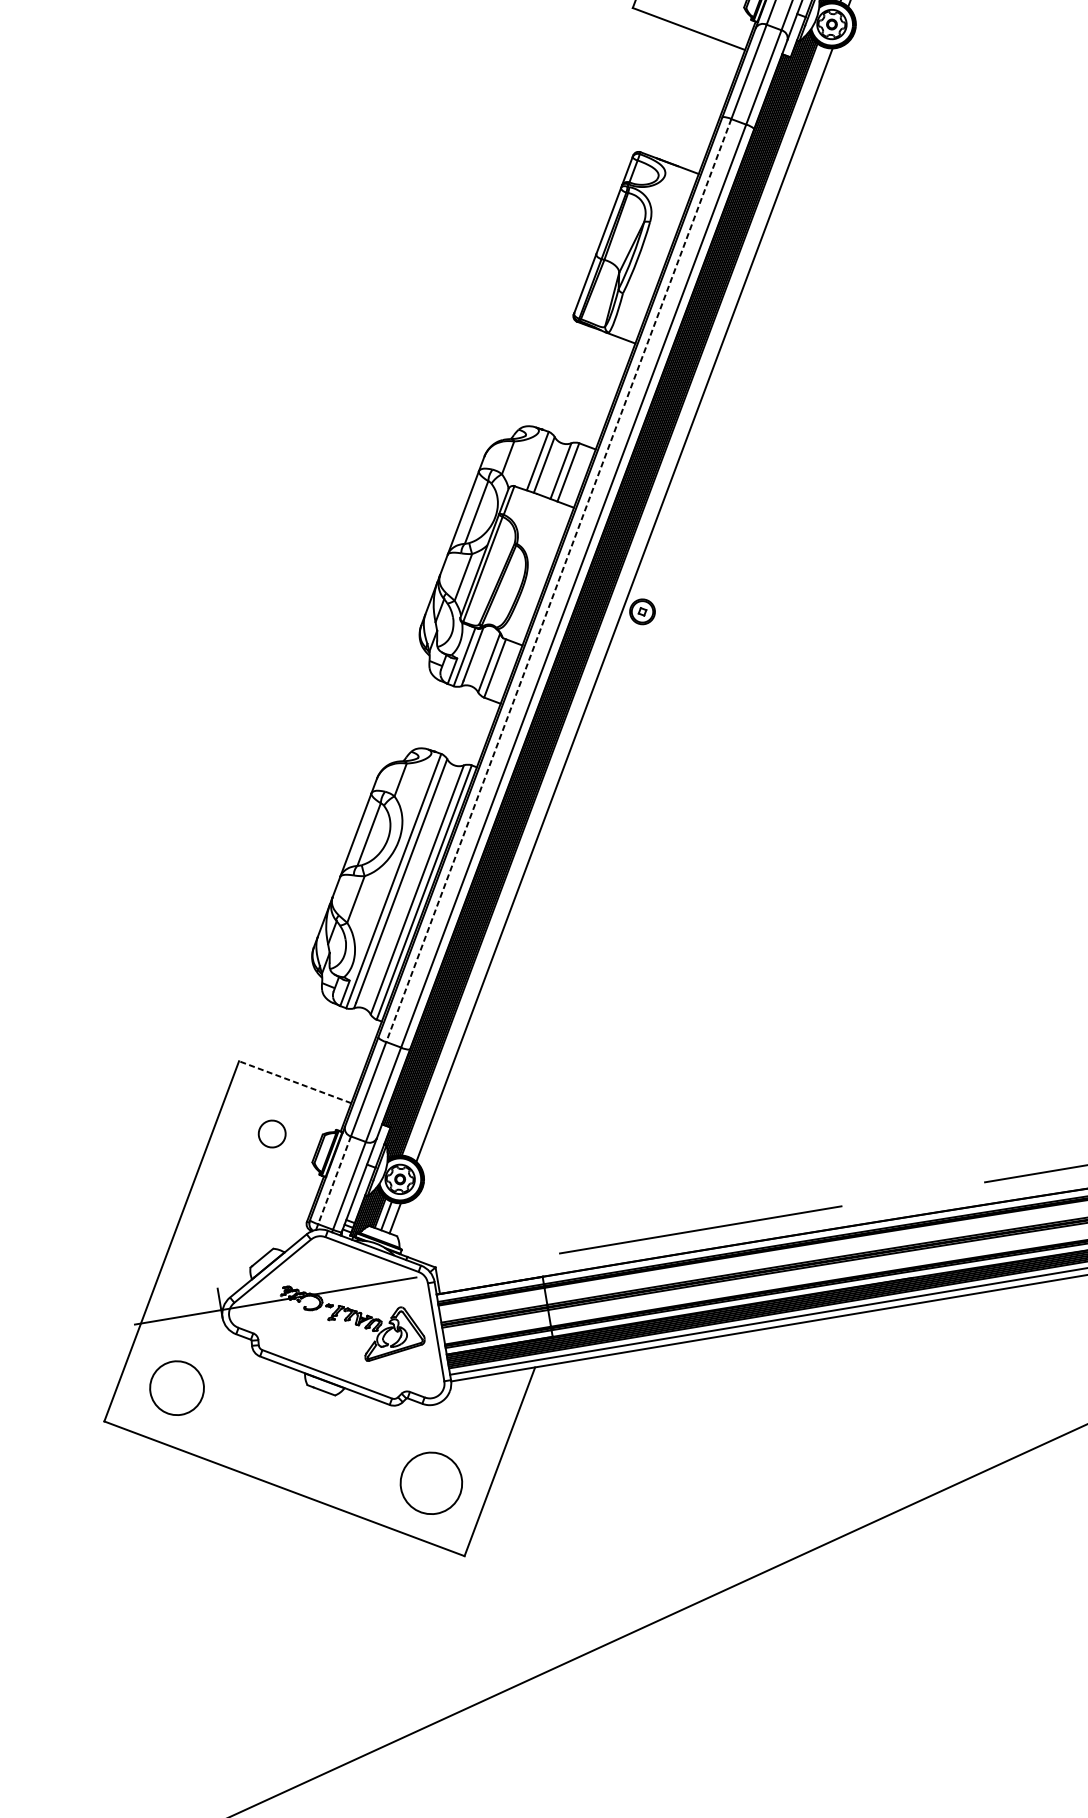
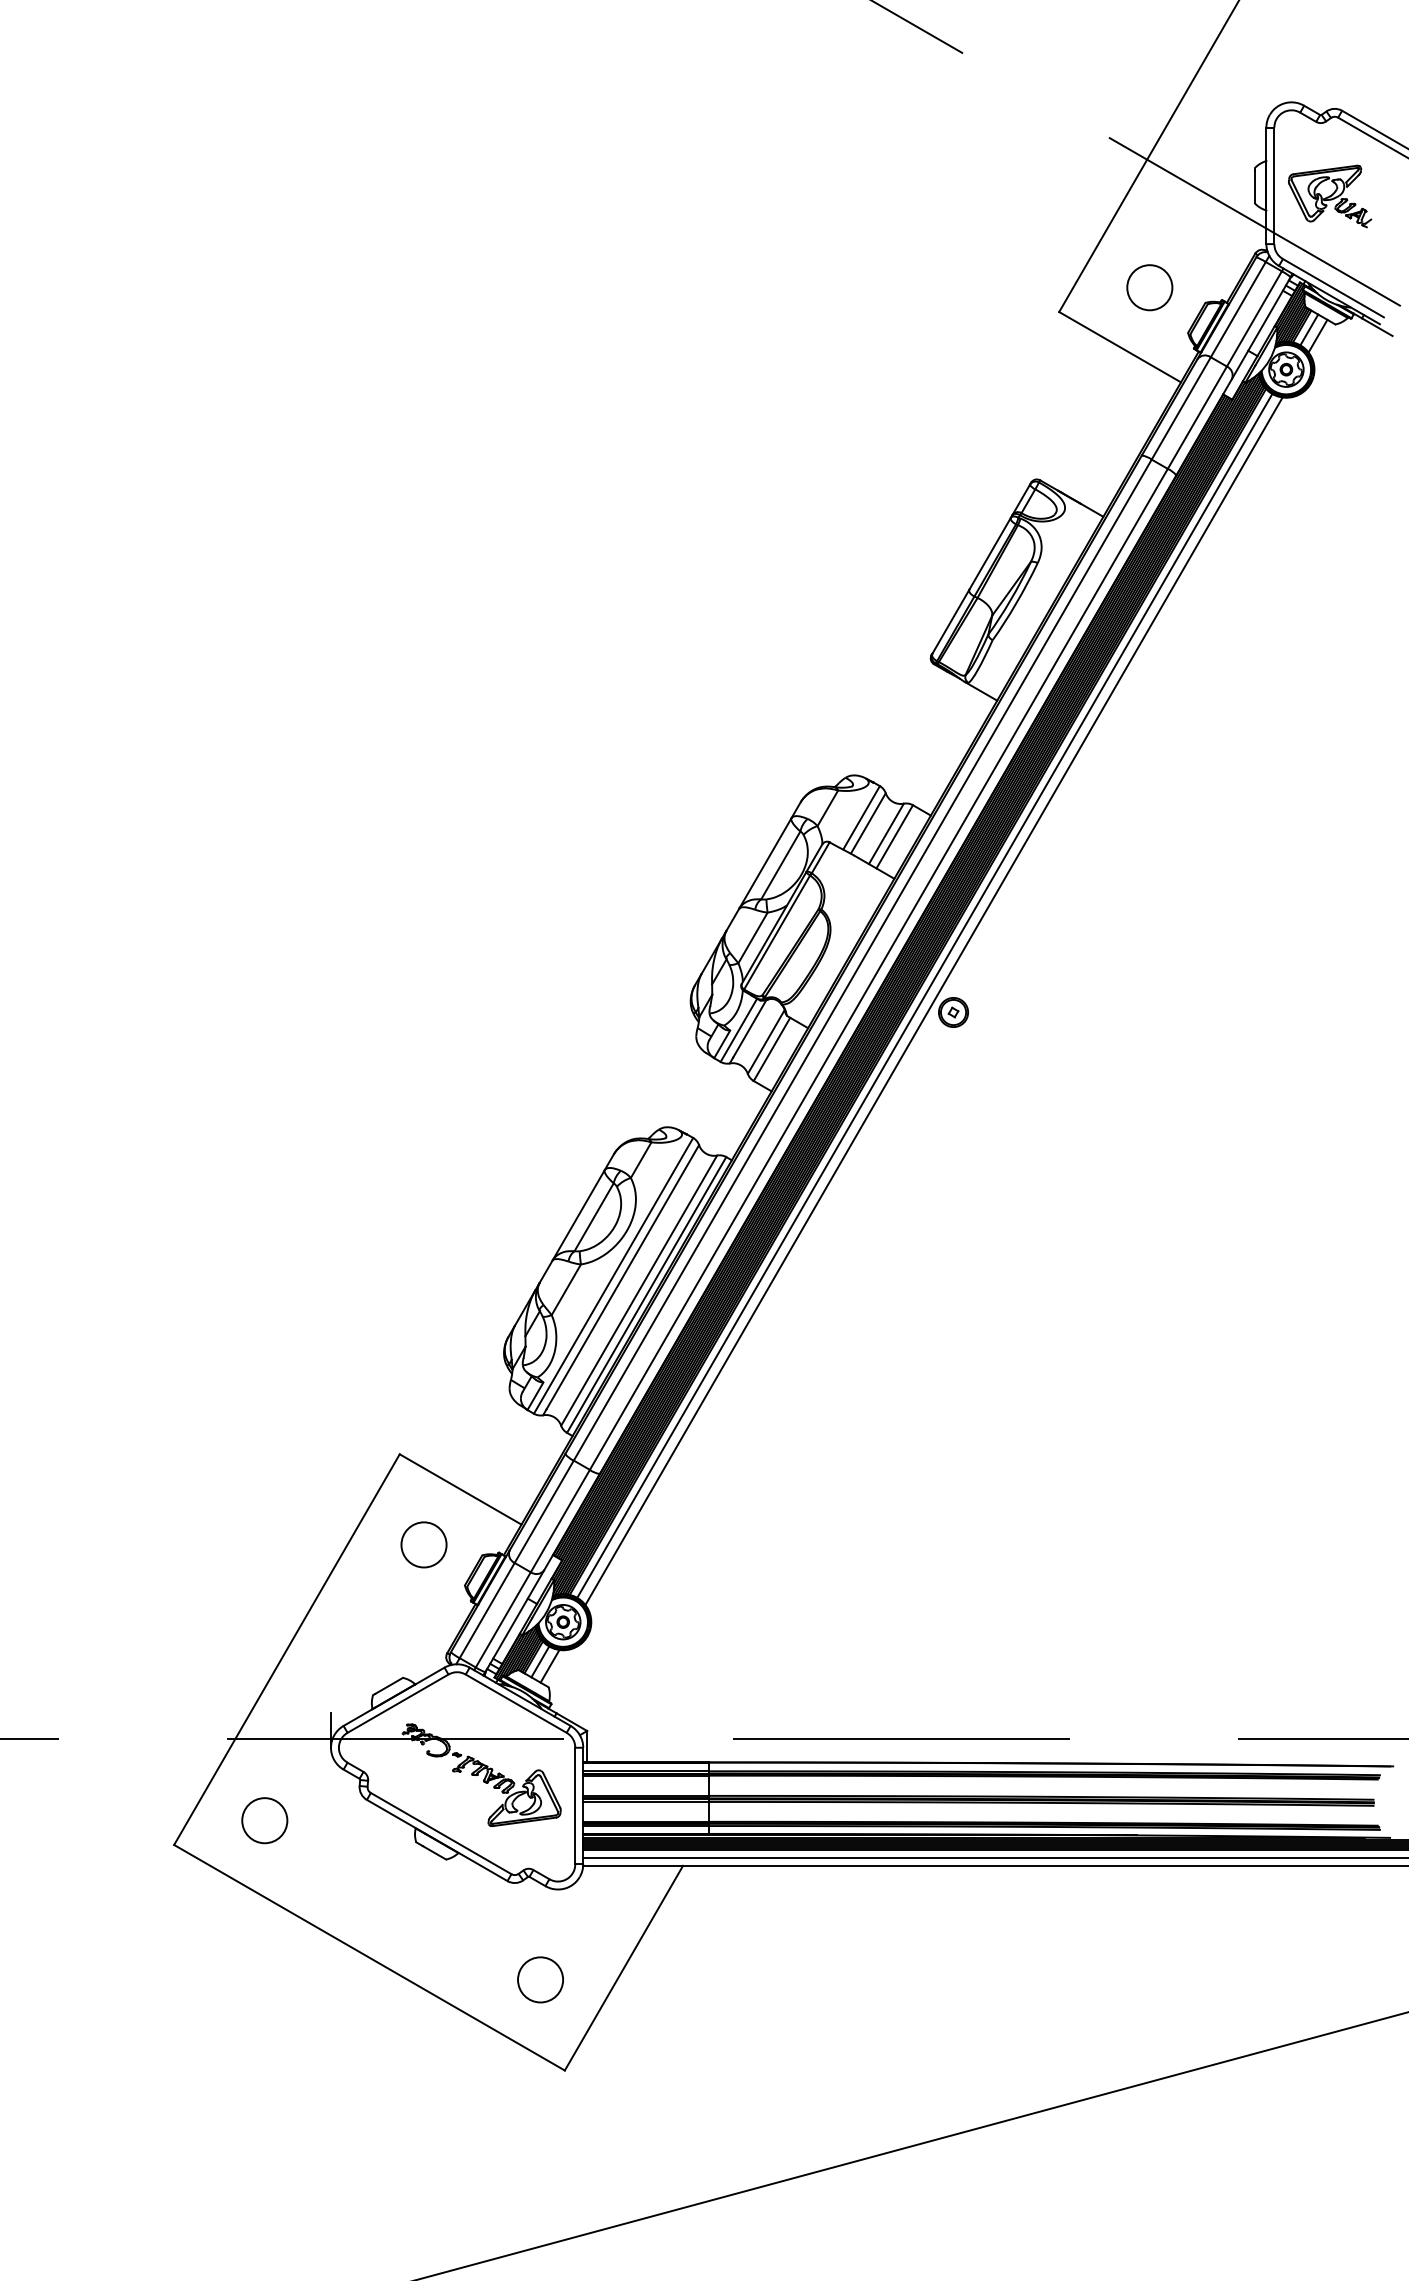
line: (558, 580) -> (862, 960), dashed -> solid
line: (615, 601) -> (924, 995), added
line: (295, 1082) -> (460, 1489), dashed -> solid
circle: (271, 1133) -> (423, 1544), size x1.43
line: (334, 1180) -> (487, 1610), dashed -> solid
circle: (176, 1388) -> (264, 1820), size x0.71
circle: (431, 1483) -> (540, 1979), size x0.62

